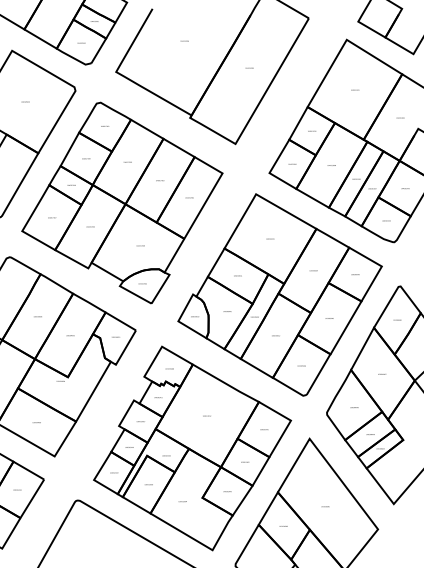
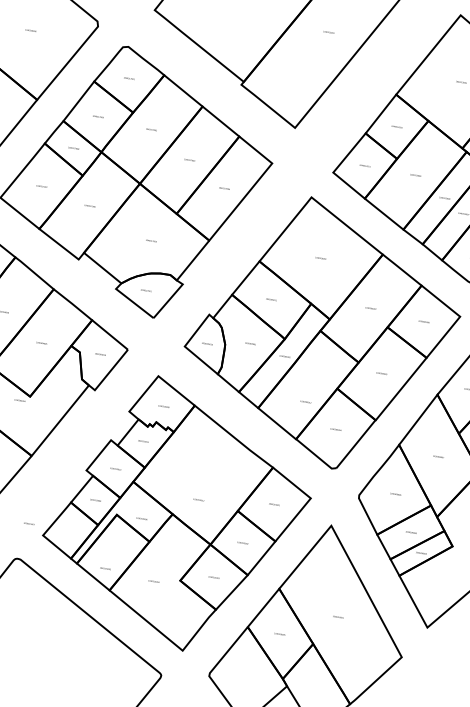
text: (275, 335) -> (305, 401), moved
text: (206, 415) -> (198, 499), moved
text: (114, 472) -> (29, 523), moved
text: (148, 484) -> (105, 568), moved

